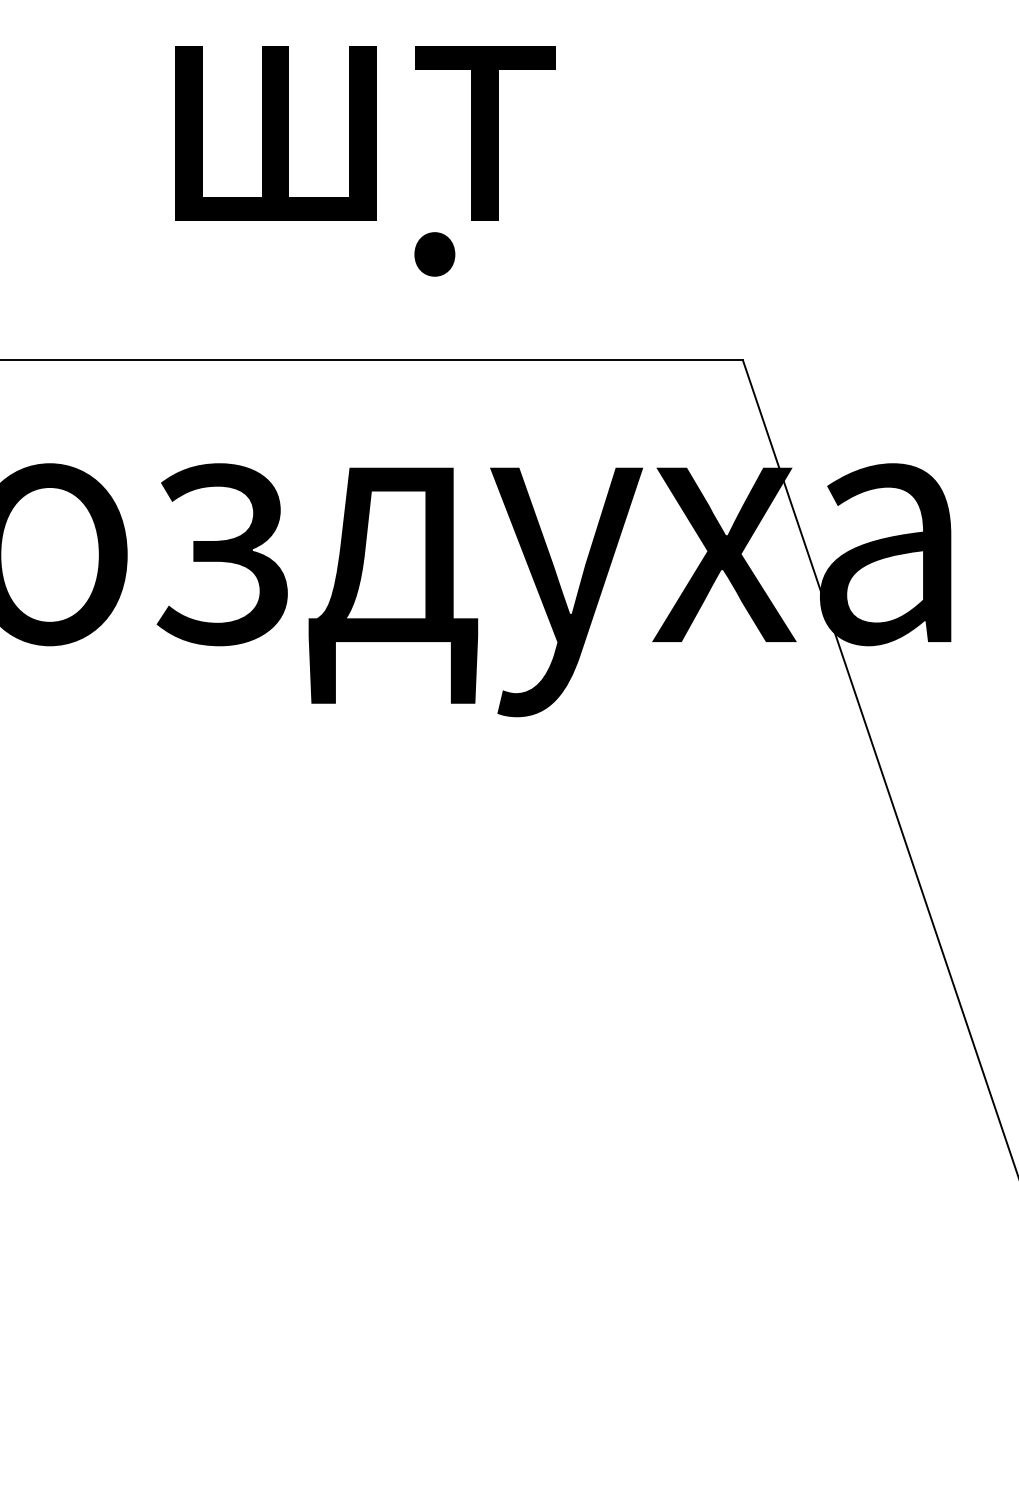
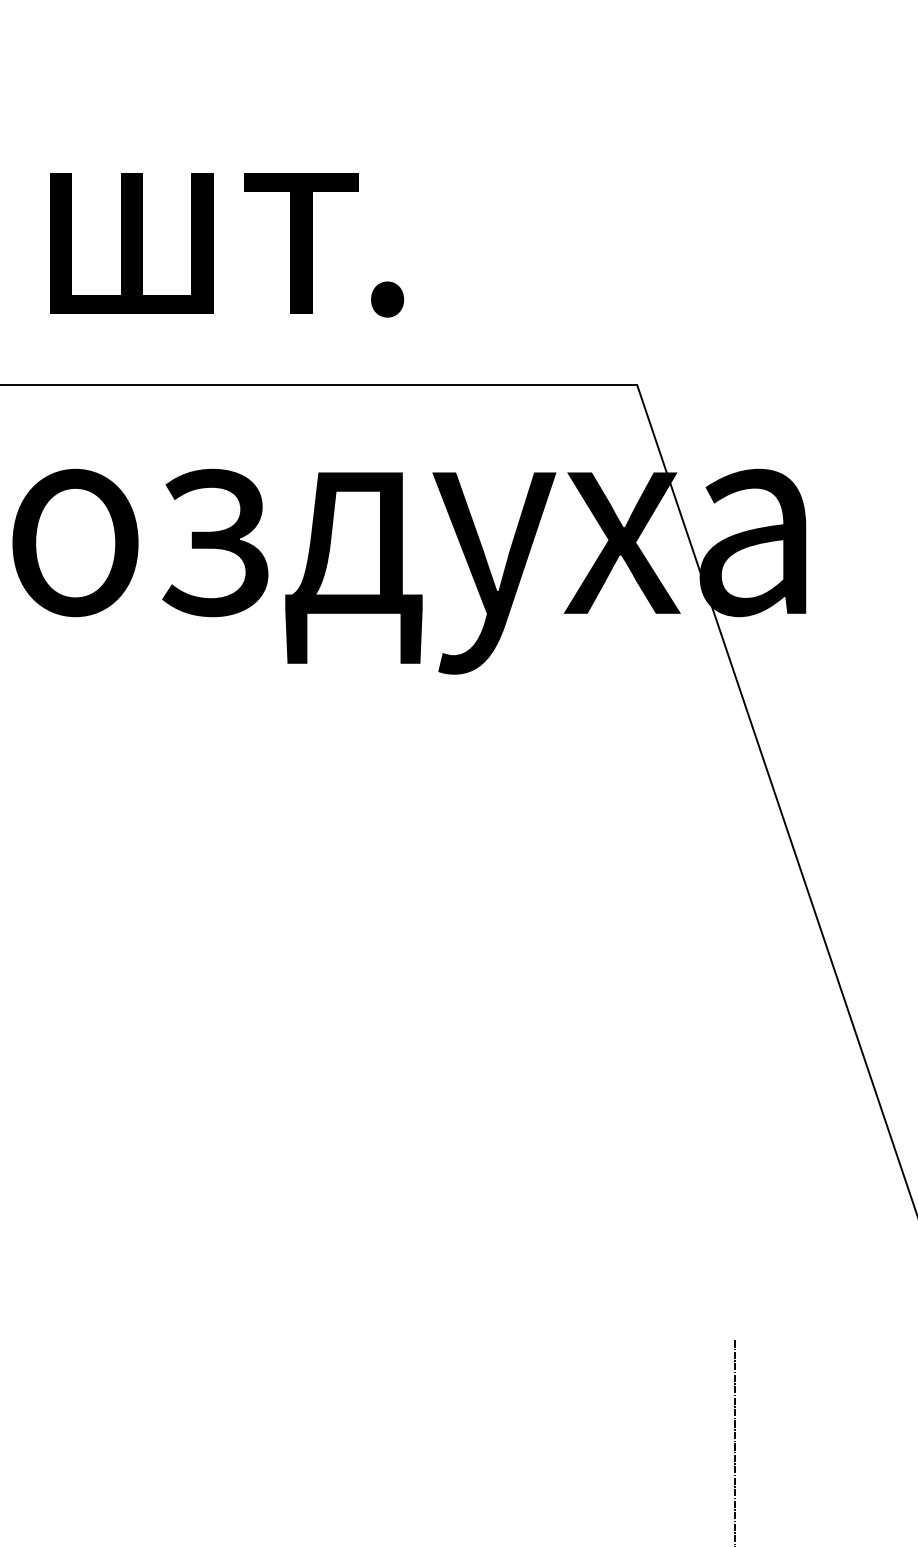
text: (365, 133) -> (204, 243), moved

